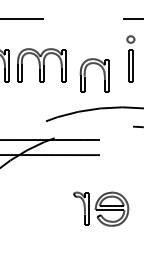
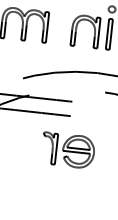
part: (85, 75) -> (76, 30), moved
part: (101, 208) -> (68, 149), moved

